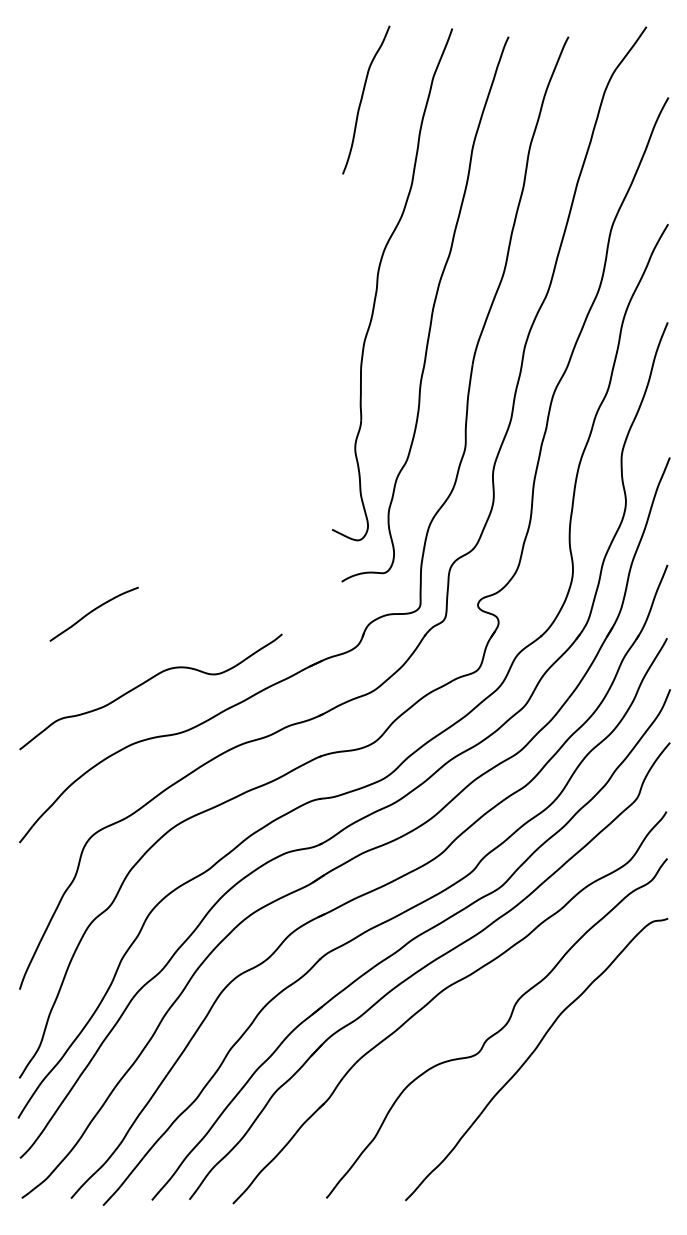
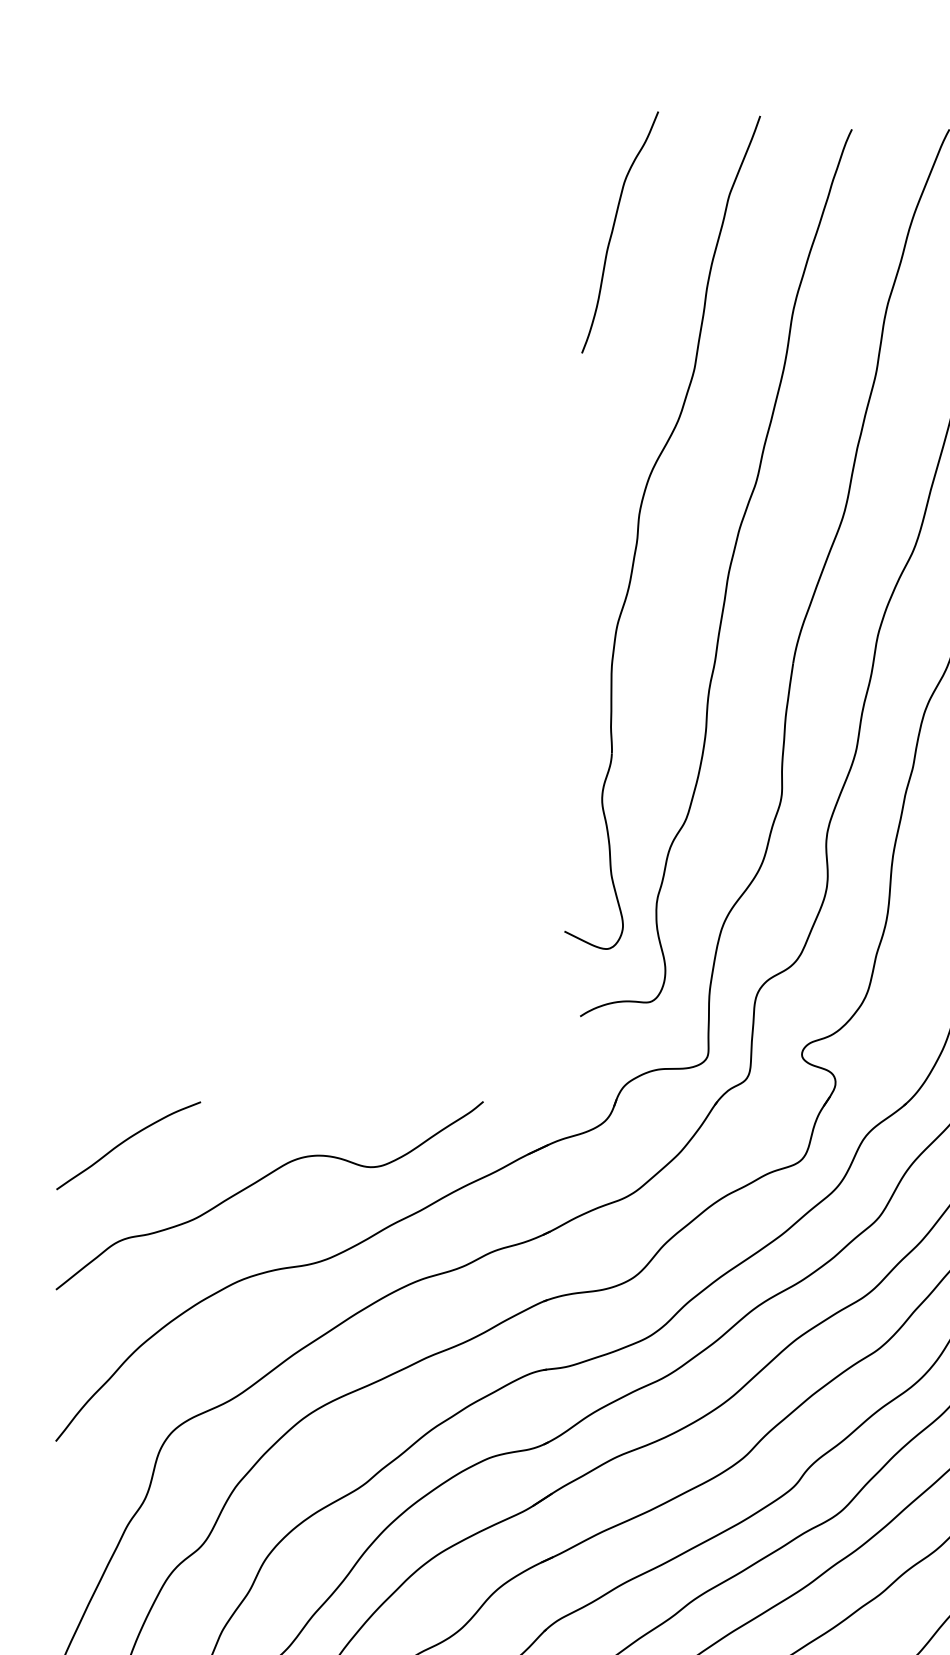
curve: (92, 612) -> (125, 1142), moved

